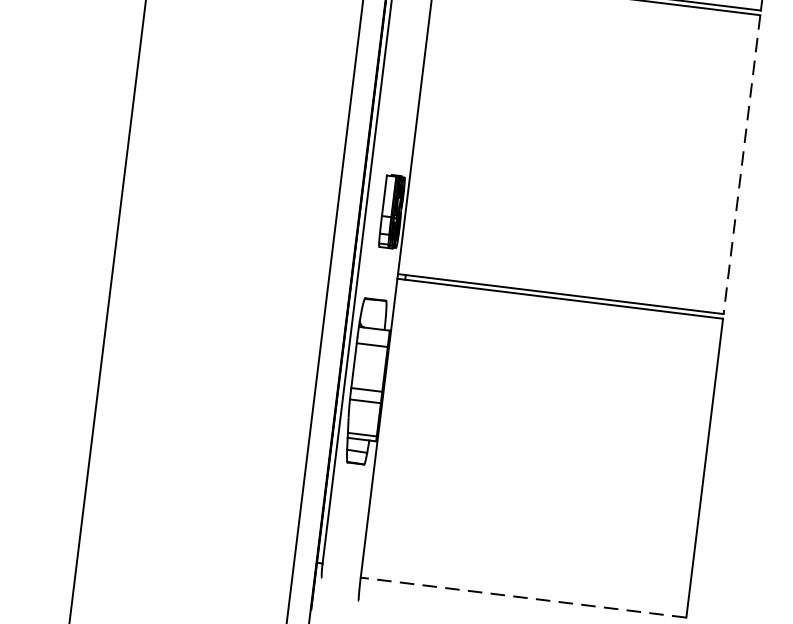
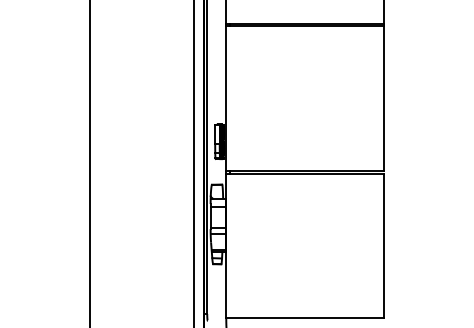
line: (742, 166) -> (384, 99), dashed -> solid
line: (524, 597) -> (305, 318), dashed -> solid

